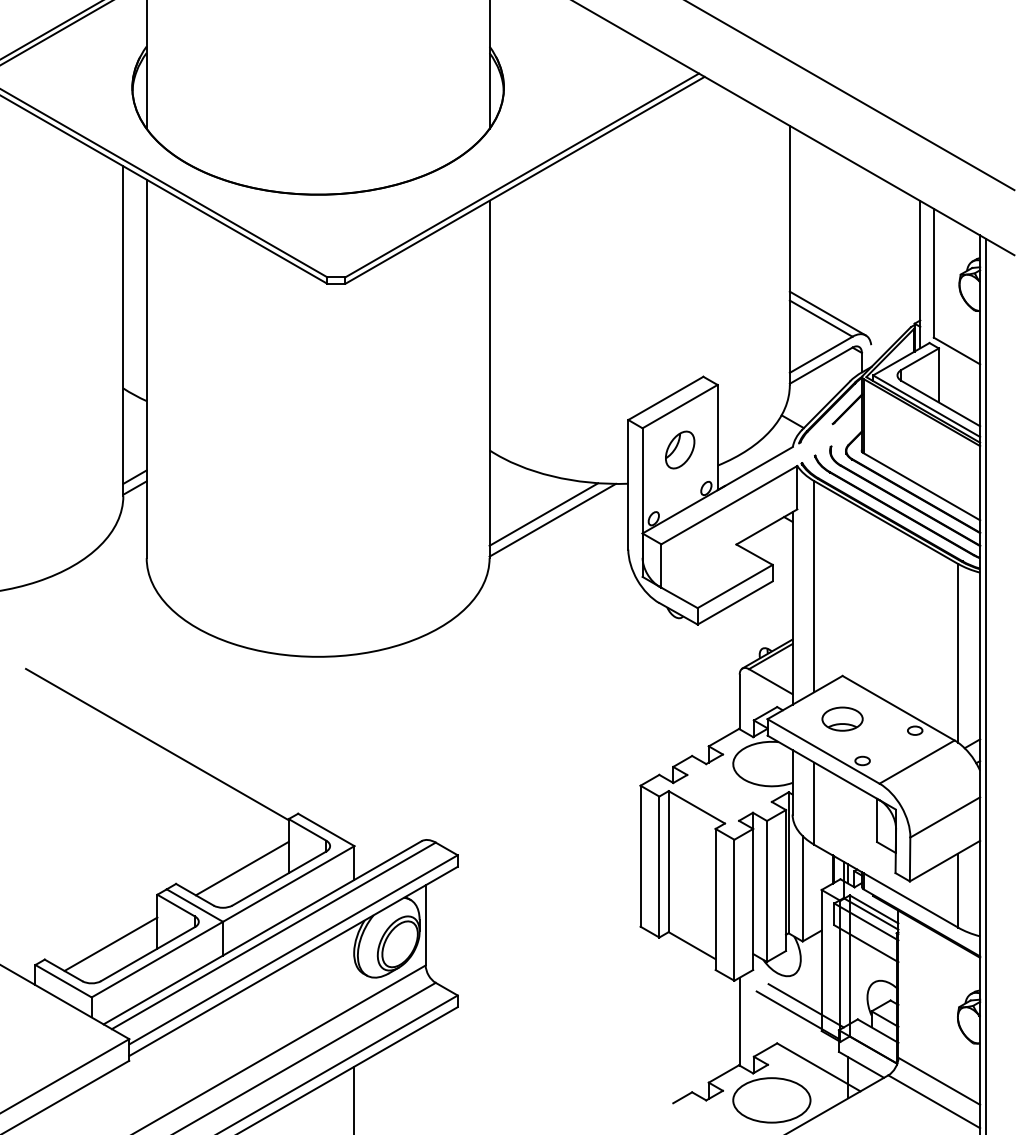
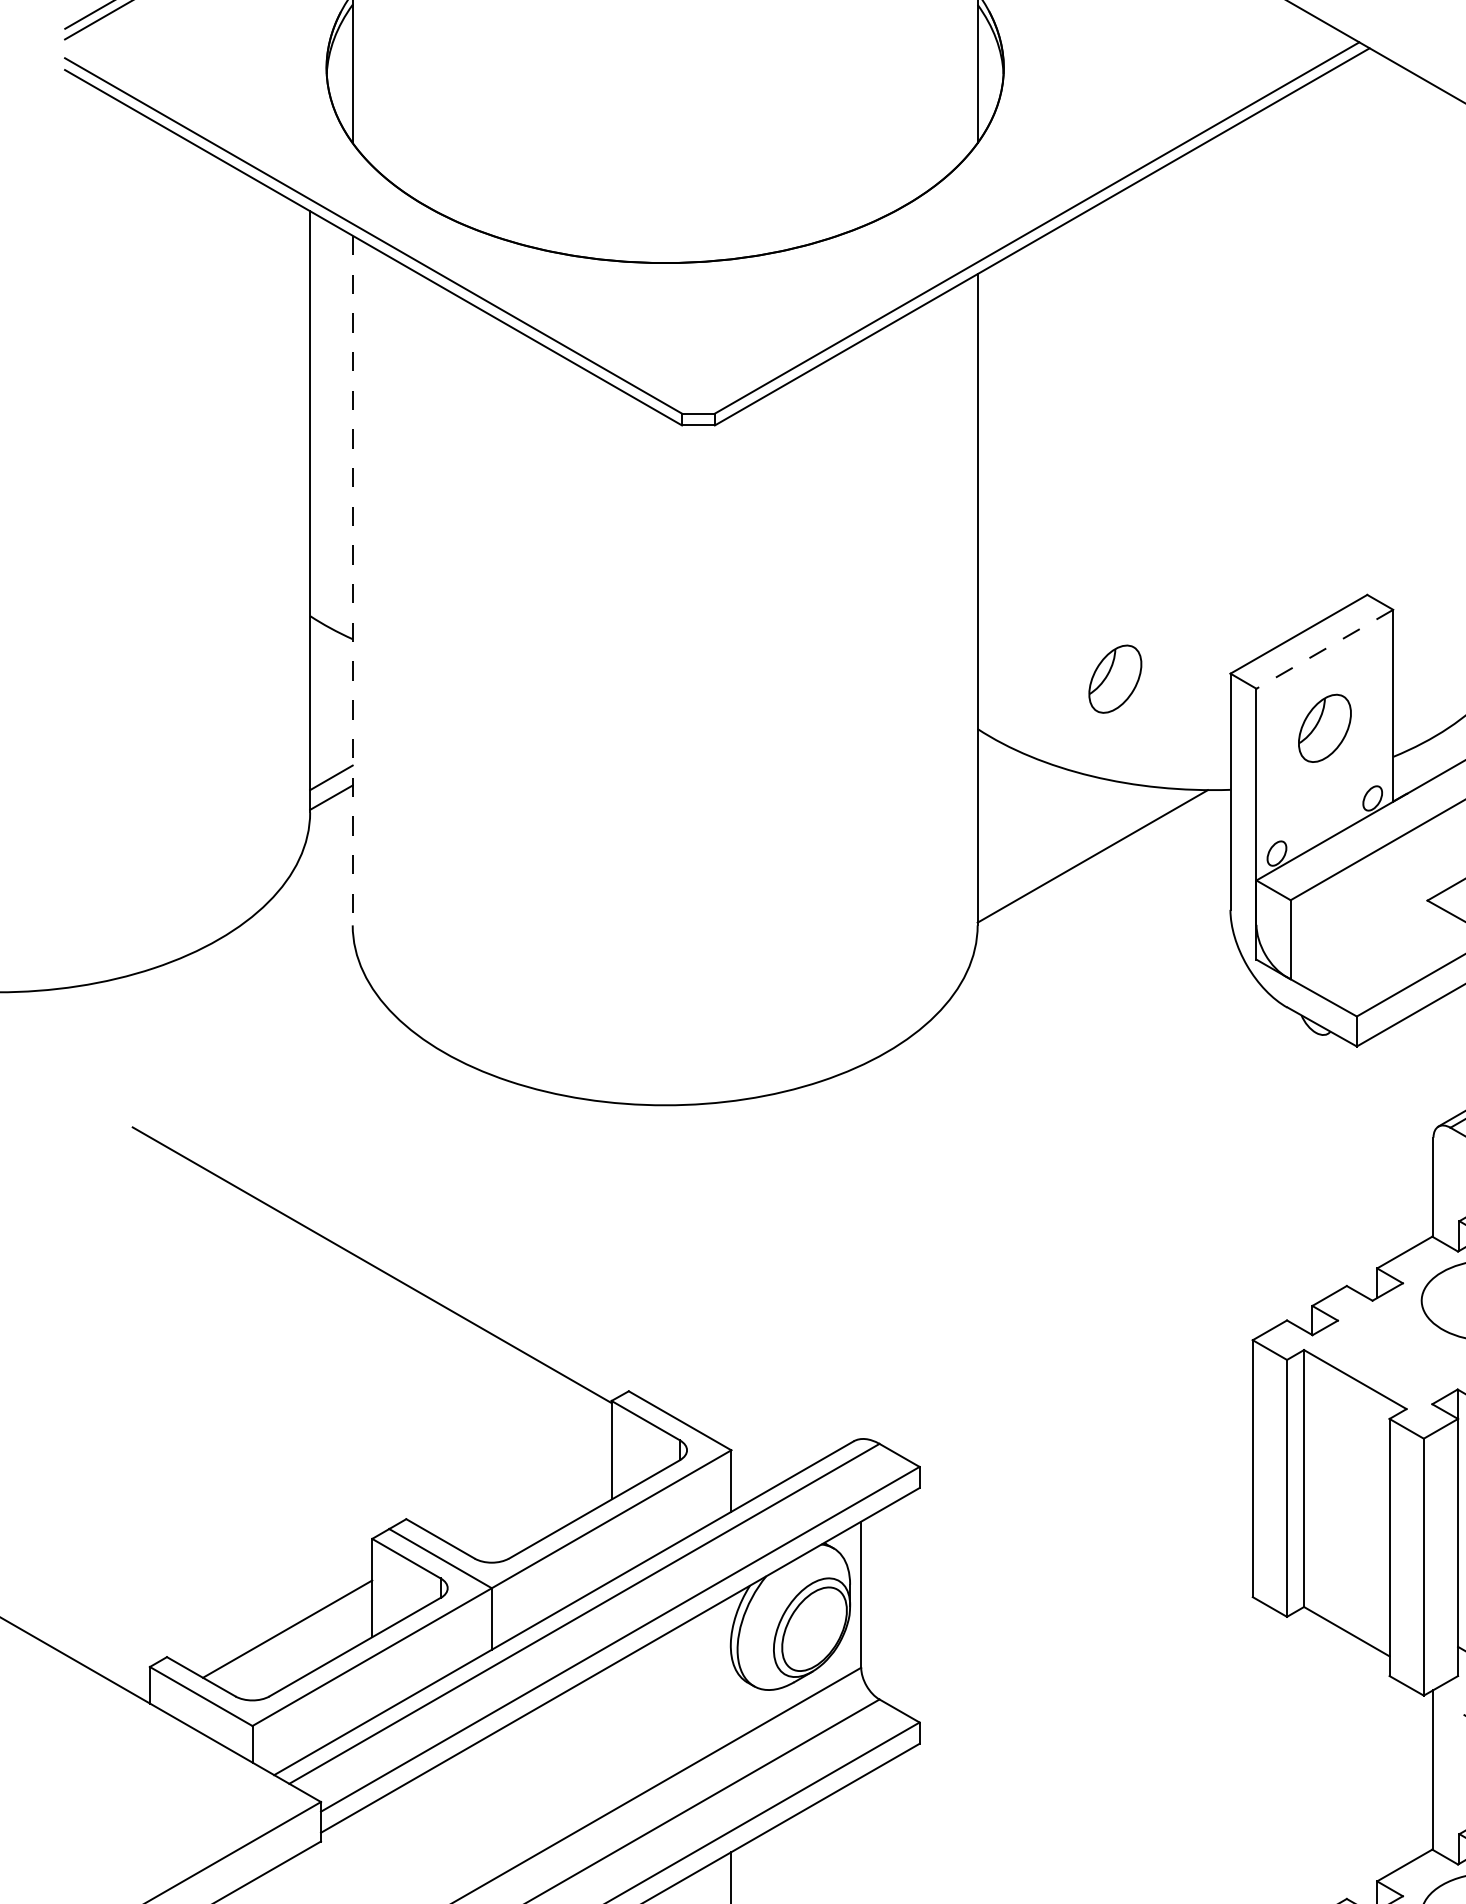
line: (146, 369) -> (352, 581), solid -> dashed
line: (679, 406) -> (1323, 649), solid -> dashed
part: (565, 422) -> (1115, 678), added
line: (543, 514) -> (1075, 845), removed
line: (241, 868) -> (525, 1491), removed

